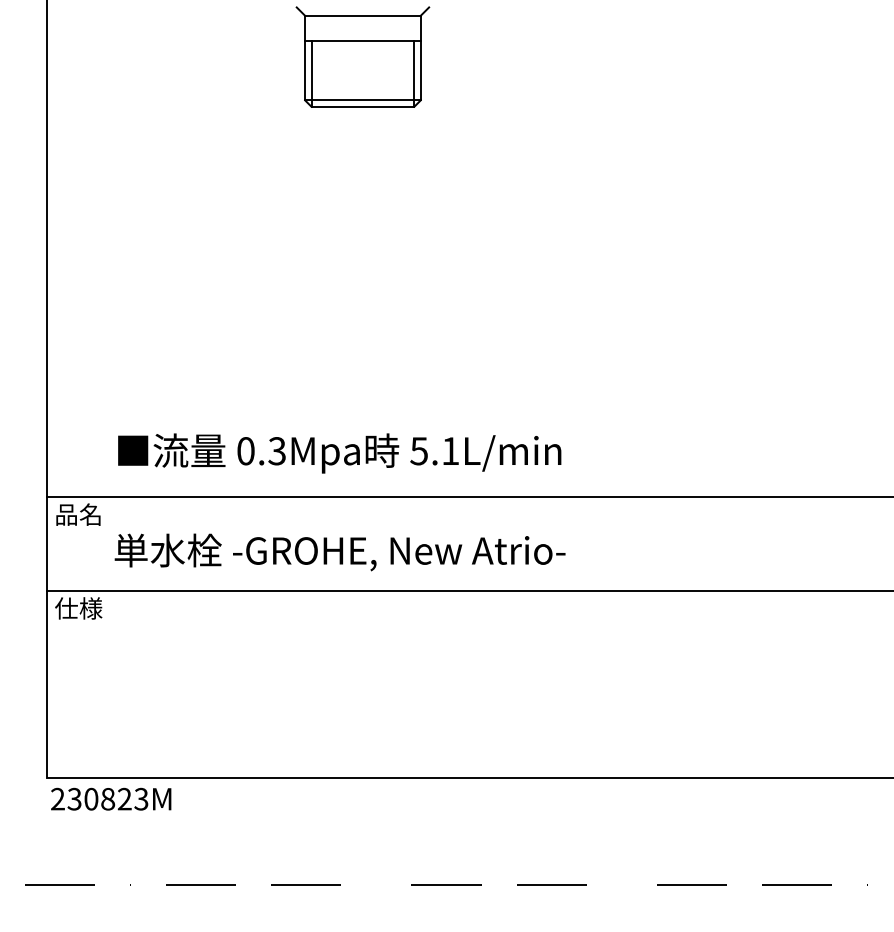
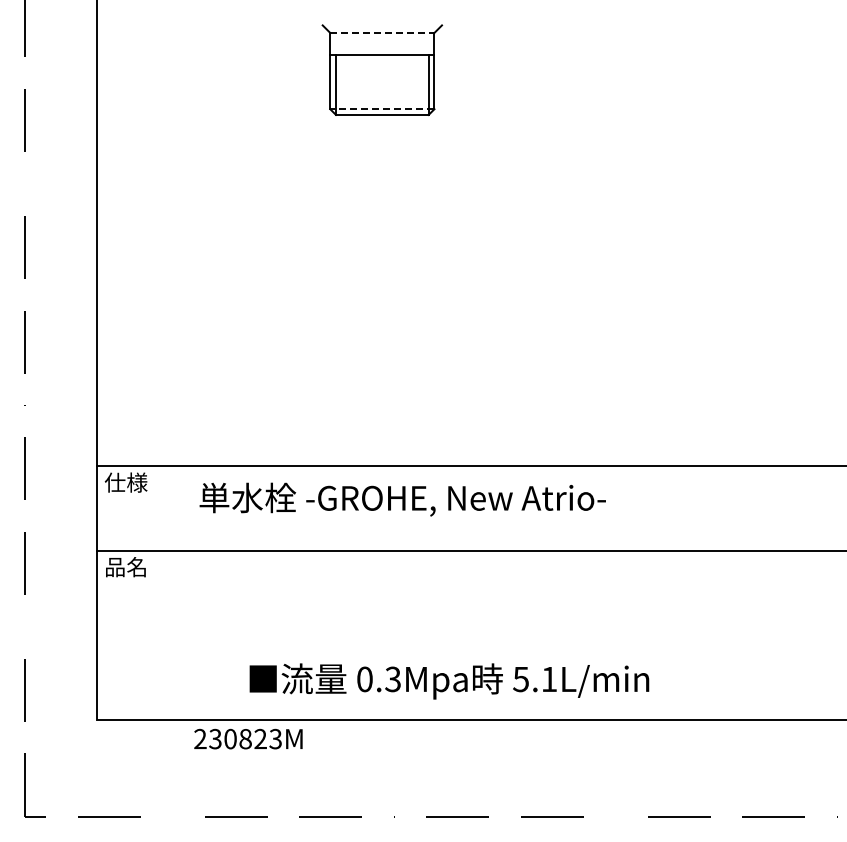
line: (363, 15) -> (382, 32), solid -> dashed
line: (361, 100) -> (381, 109), solid -> dashed
text: (339, 453) -> (449, 681), moved
text: (77, 514) -> (125, 482), 品名 -> 仕様
text: (339, 552) -> (402, 499), moved
text: (79, 608) -> (126, 567), 仕様 -> 品名
text: (111, 798) -> (248, 738), moved

